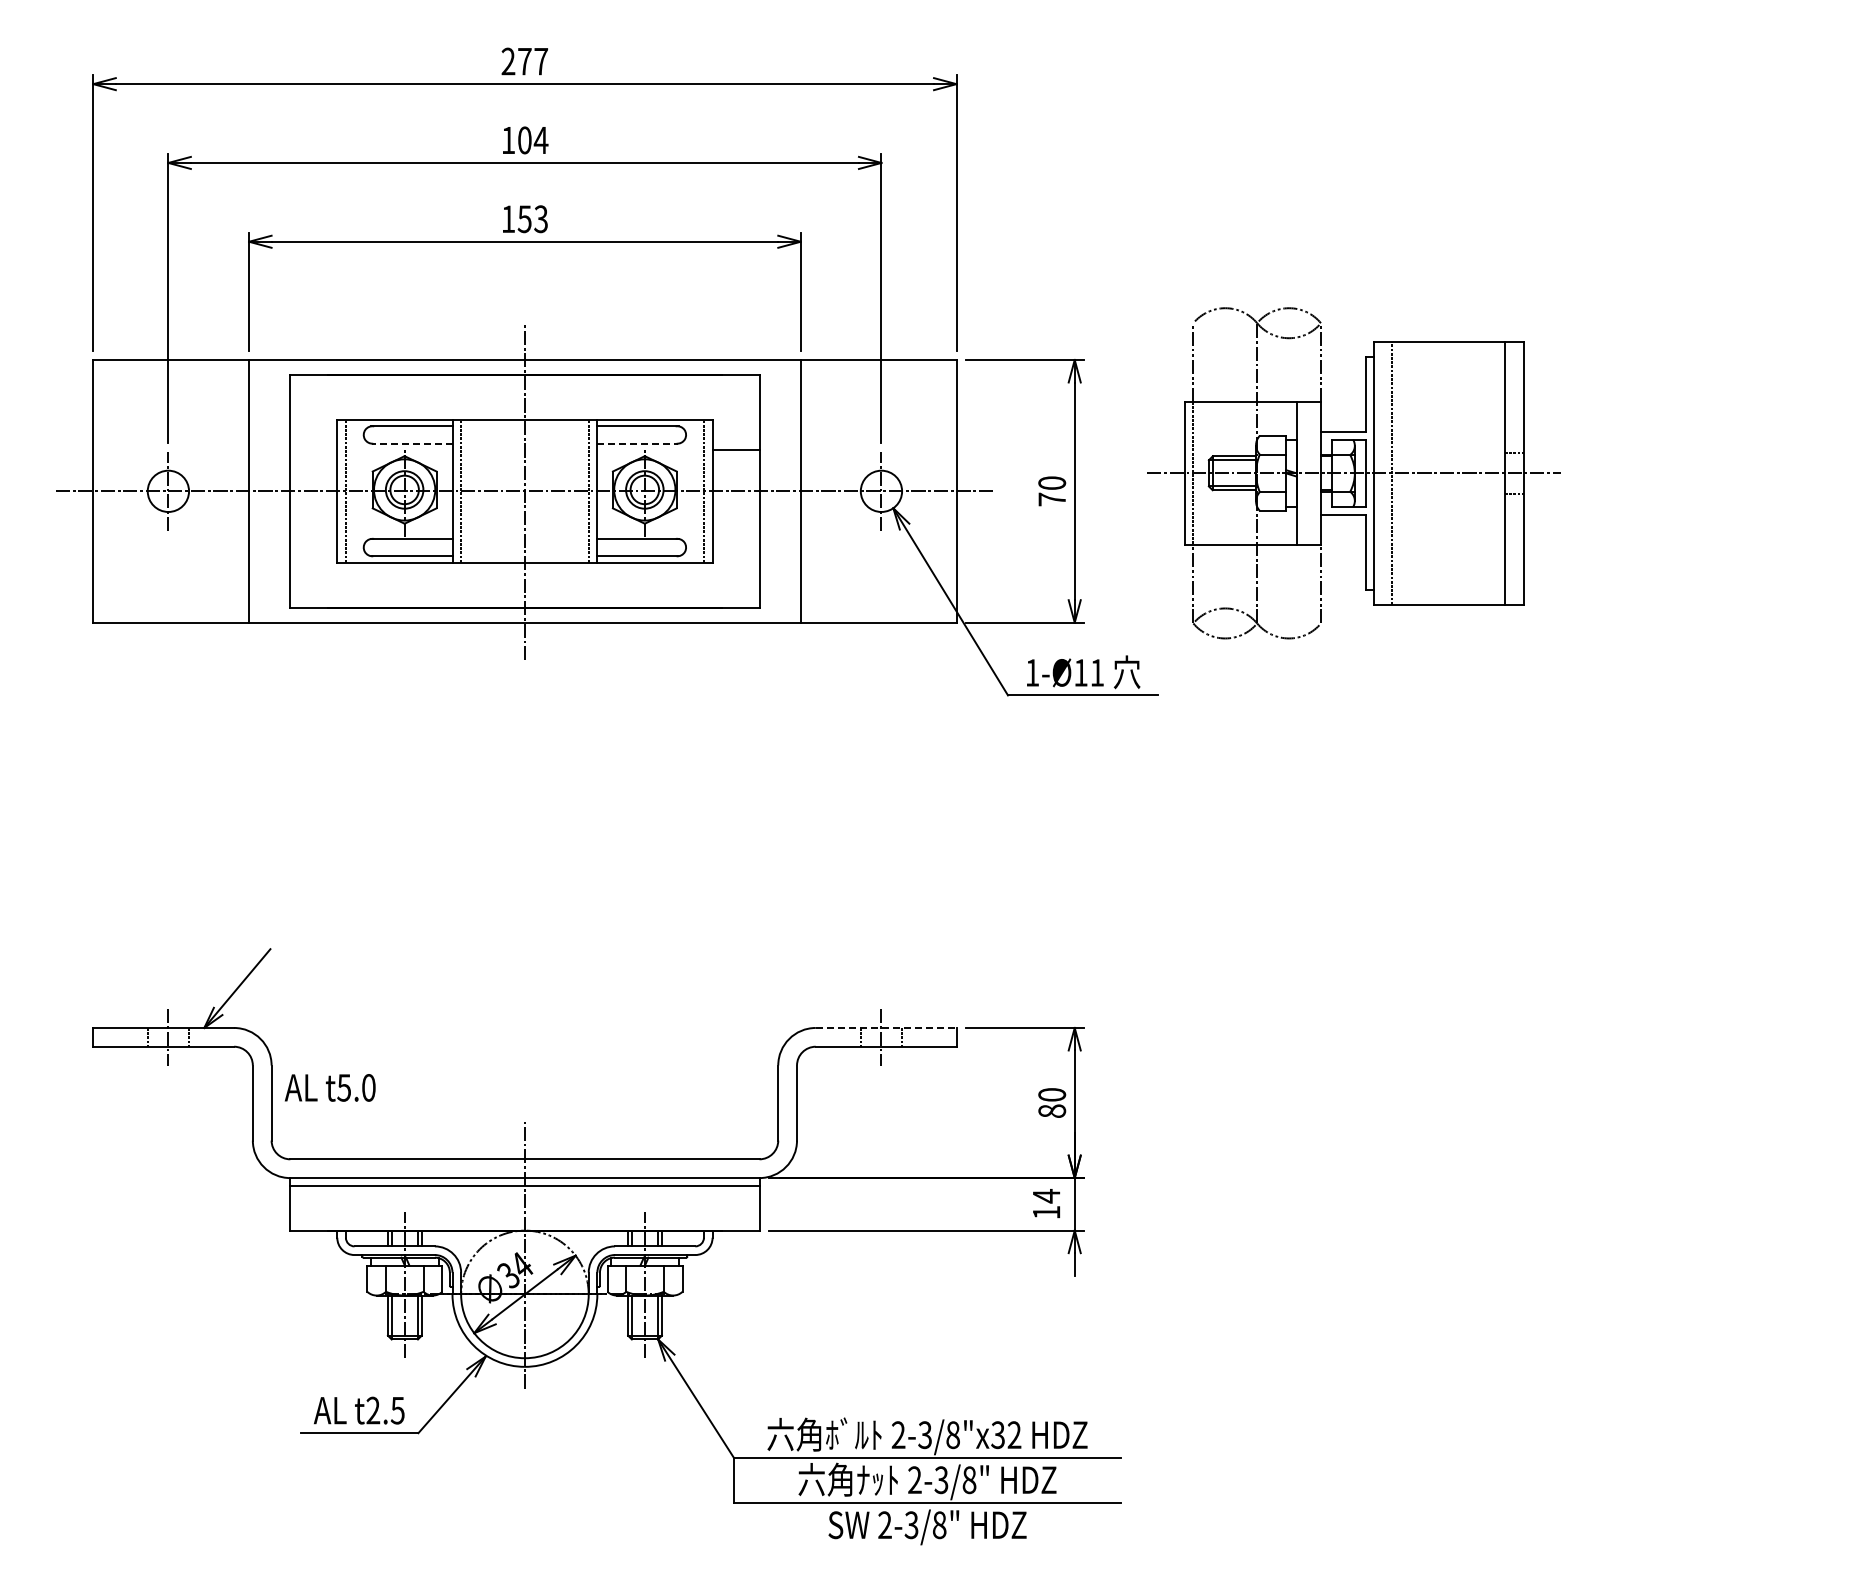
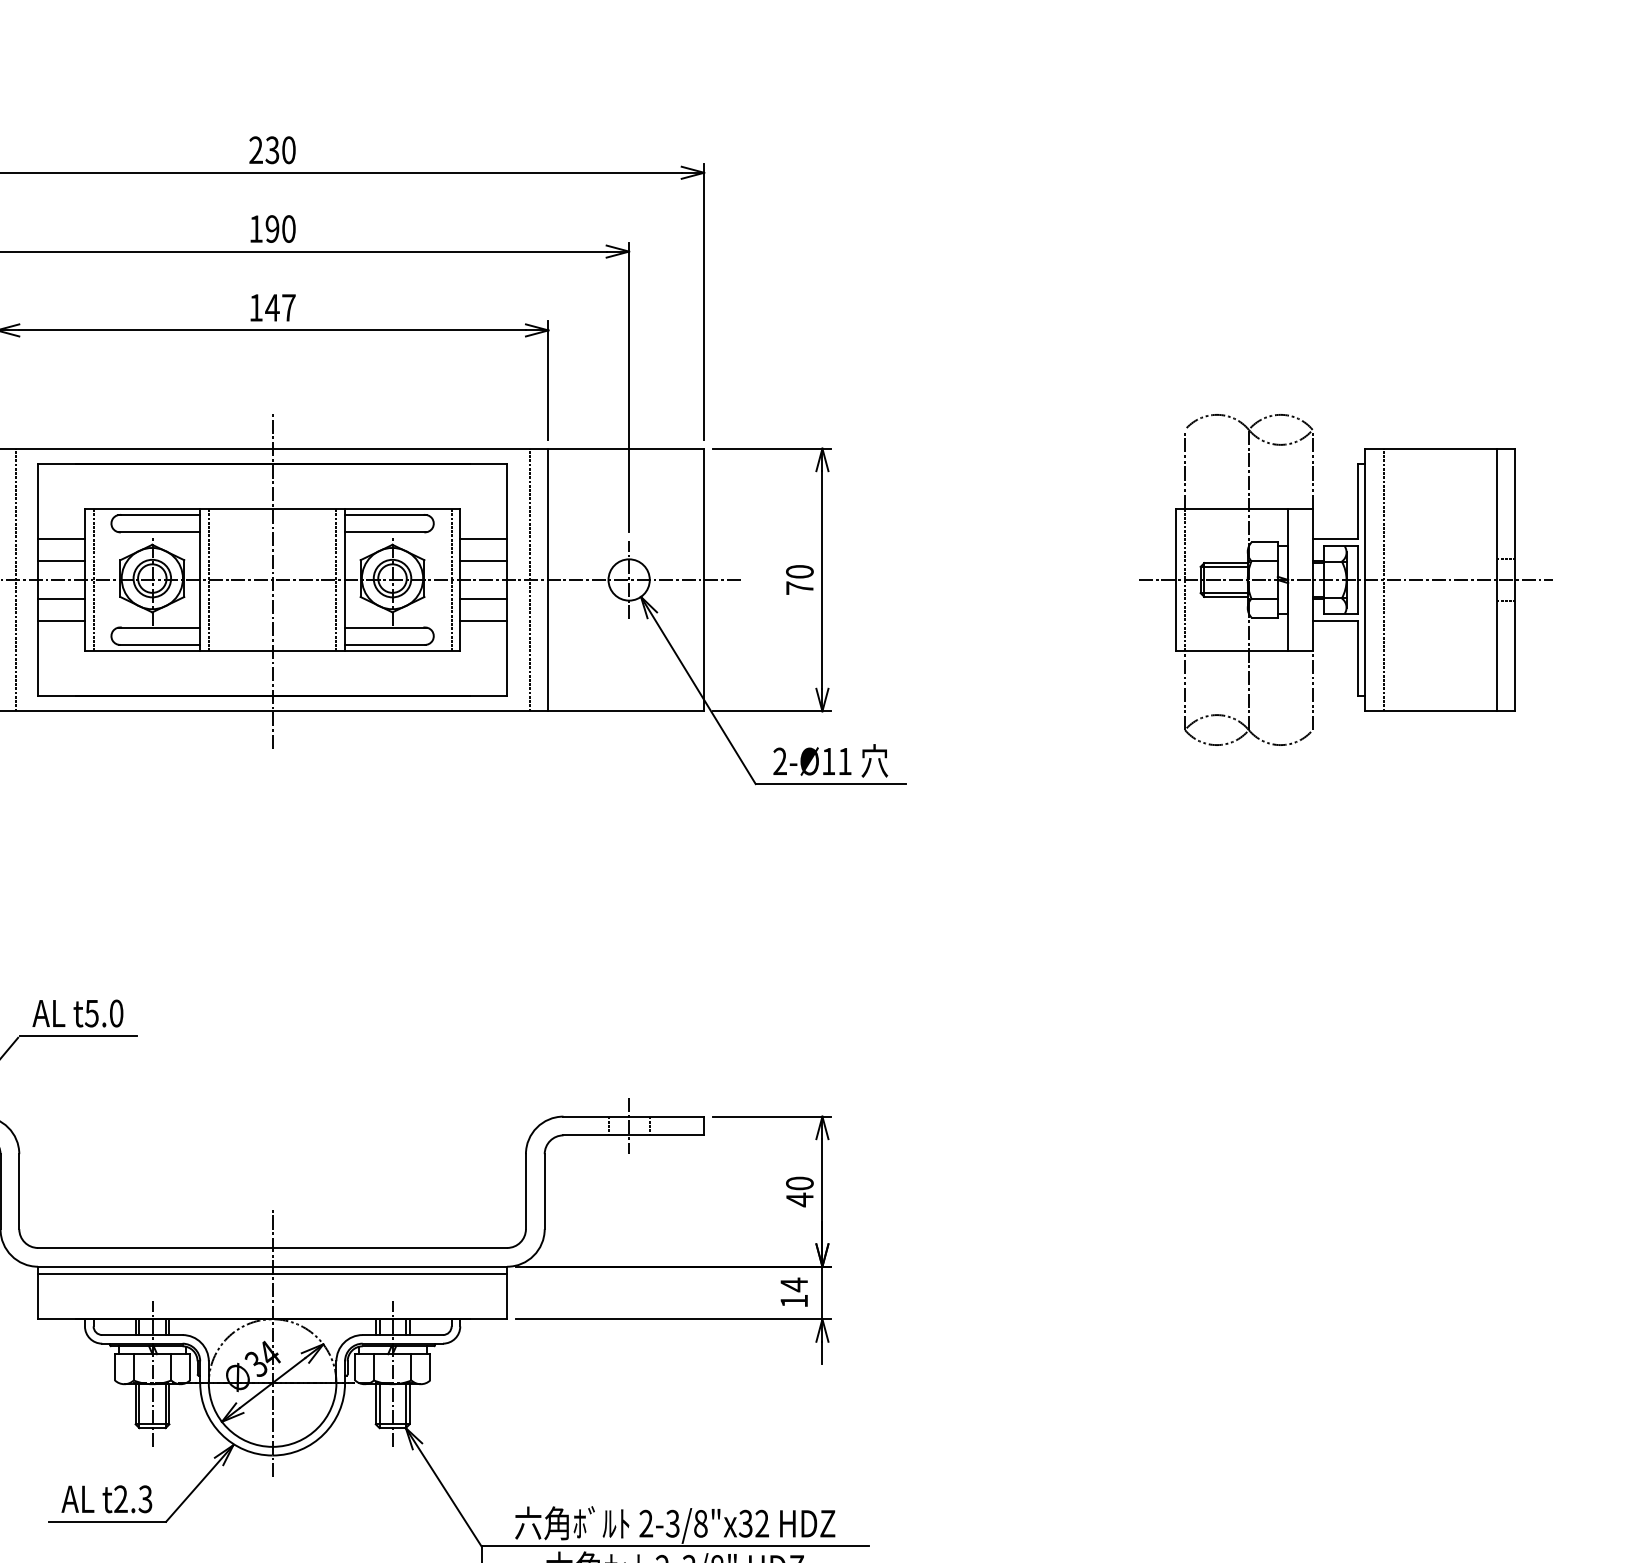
text: (532, 61) -> (280, 150), 277 -> 230
text: (533, 140) -> (281, 229), 104 -> 190
text: (532, 219) -> (280, 308), 153 -> 147
line: (411, 443) -> (159, 532), dashed -> solid
line: (638, 443) -> (386, 532), dashed -> solid
line: (313, 450) -> (61, 539), added
line: (313, 472) -> (61, 561), added
line: (735, 472) -> (483, 561), added
part: (1353, 473) -> (1345, 580), moved
line: (267, 490) -> (15, 579), added
line: (782, 490) -> (530, 579), added
line: (313, 510) -> (61, 599), added
line: (735, 510) -> (483, 599), added
line: (313, 532) -> (61, 621), added
line: (735, 532) -> (483, 621), added
text: (1032, 672) -> (780, 761), 1-Ø11 -> 2-Ø11
line: (330, 947) -> (78, 1036), added
line: (886, 1027) -> (634, 1116), dashed -> solid
text: (329, 1087) -> (77, 1013), moved
text: (1052, 1111) -> (800, 1200), 80 -> 40
text: (397, 1410) -> (145, 1499), t2.5 -> t2.3

